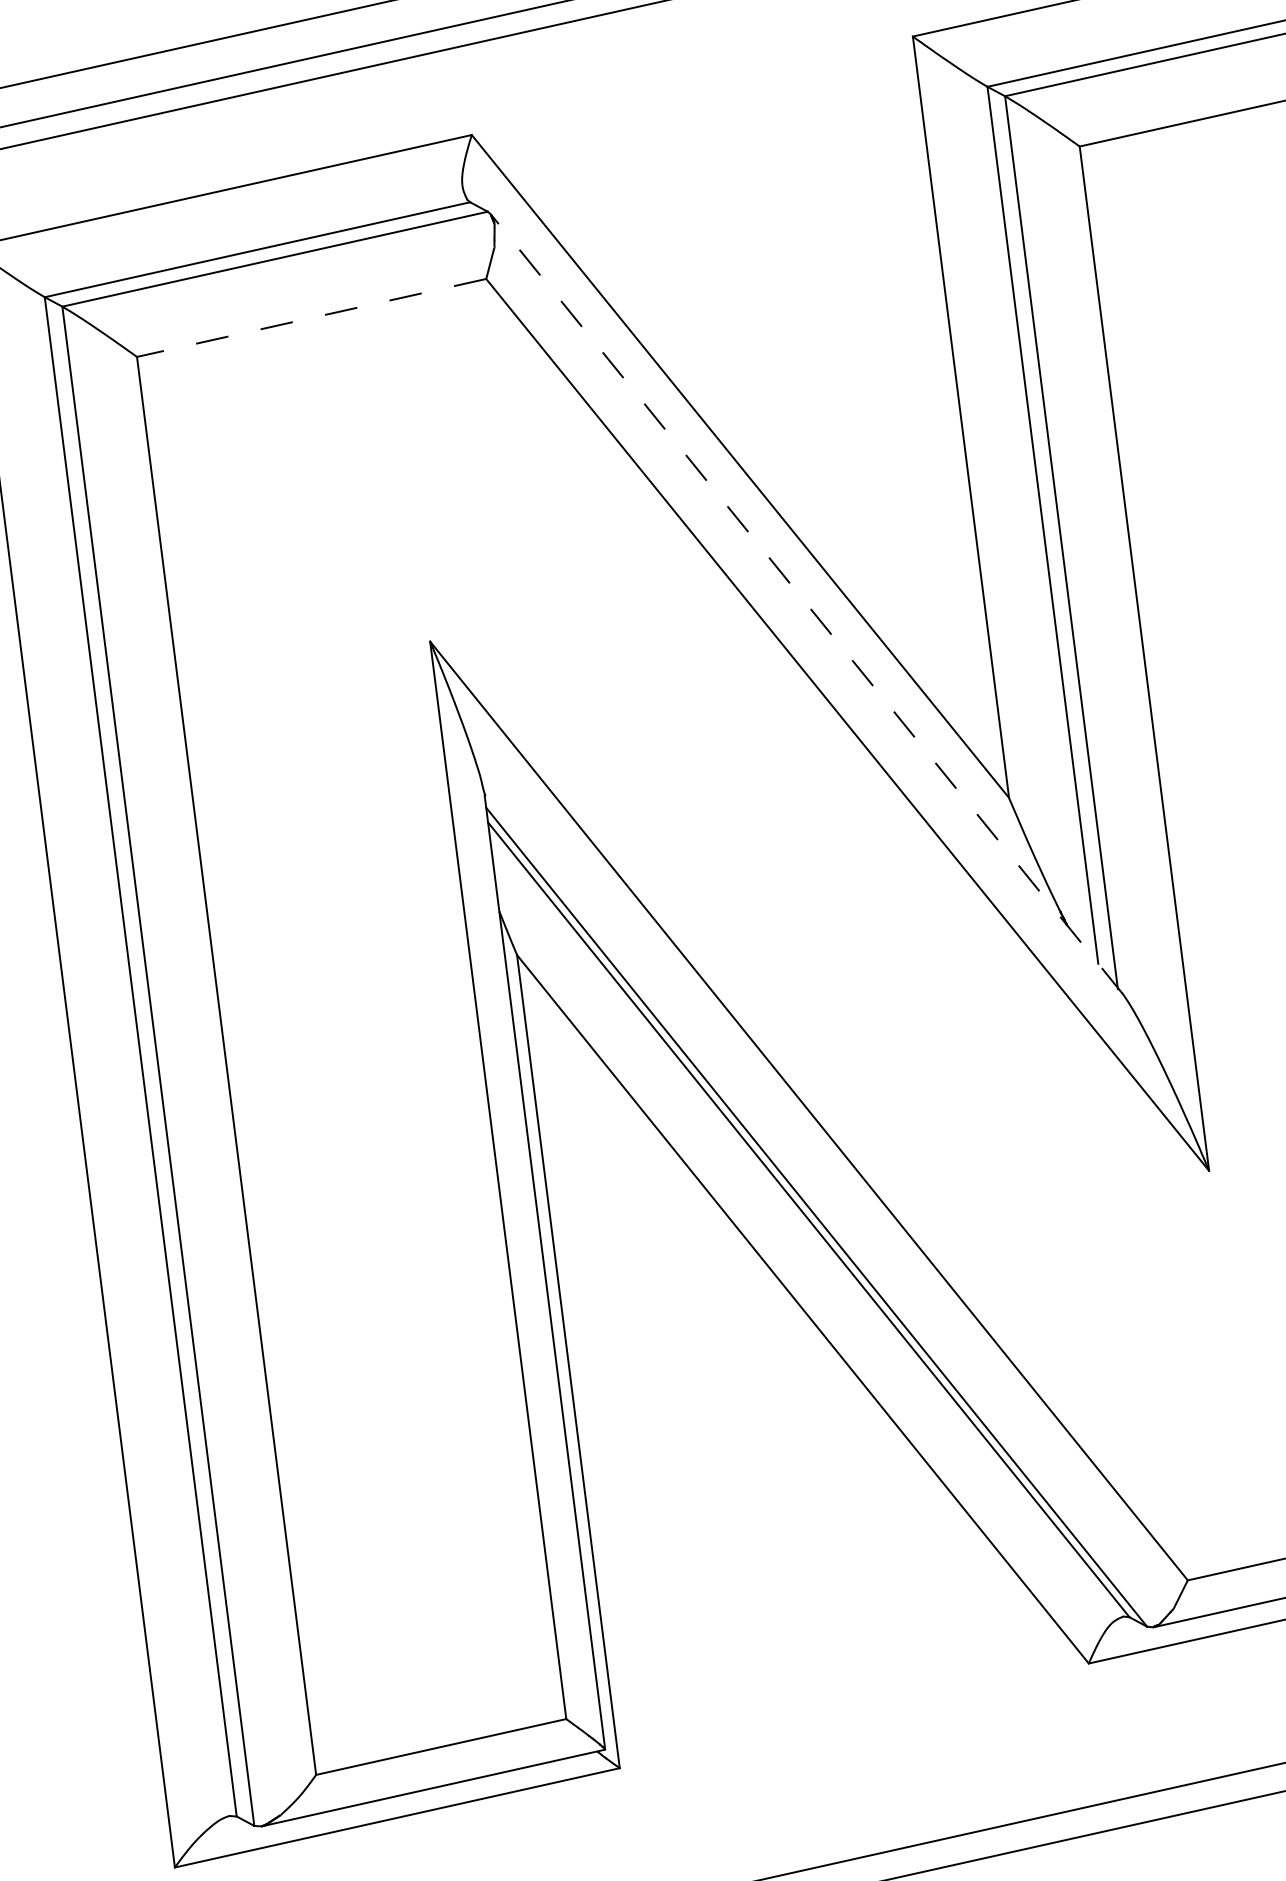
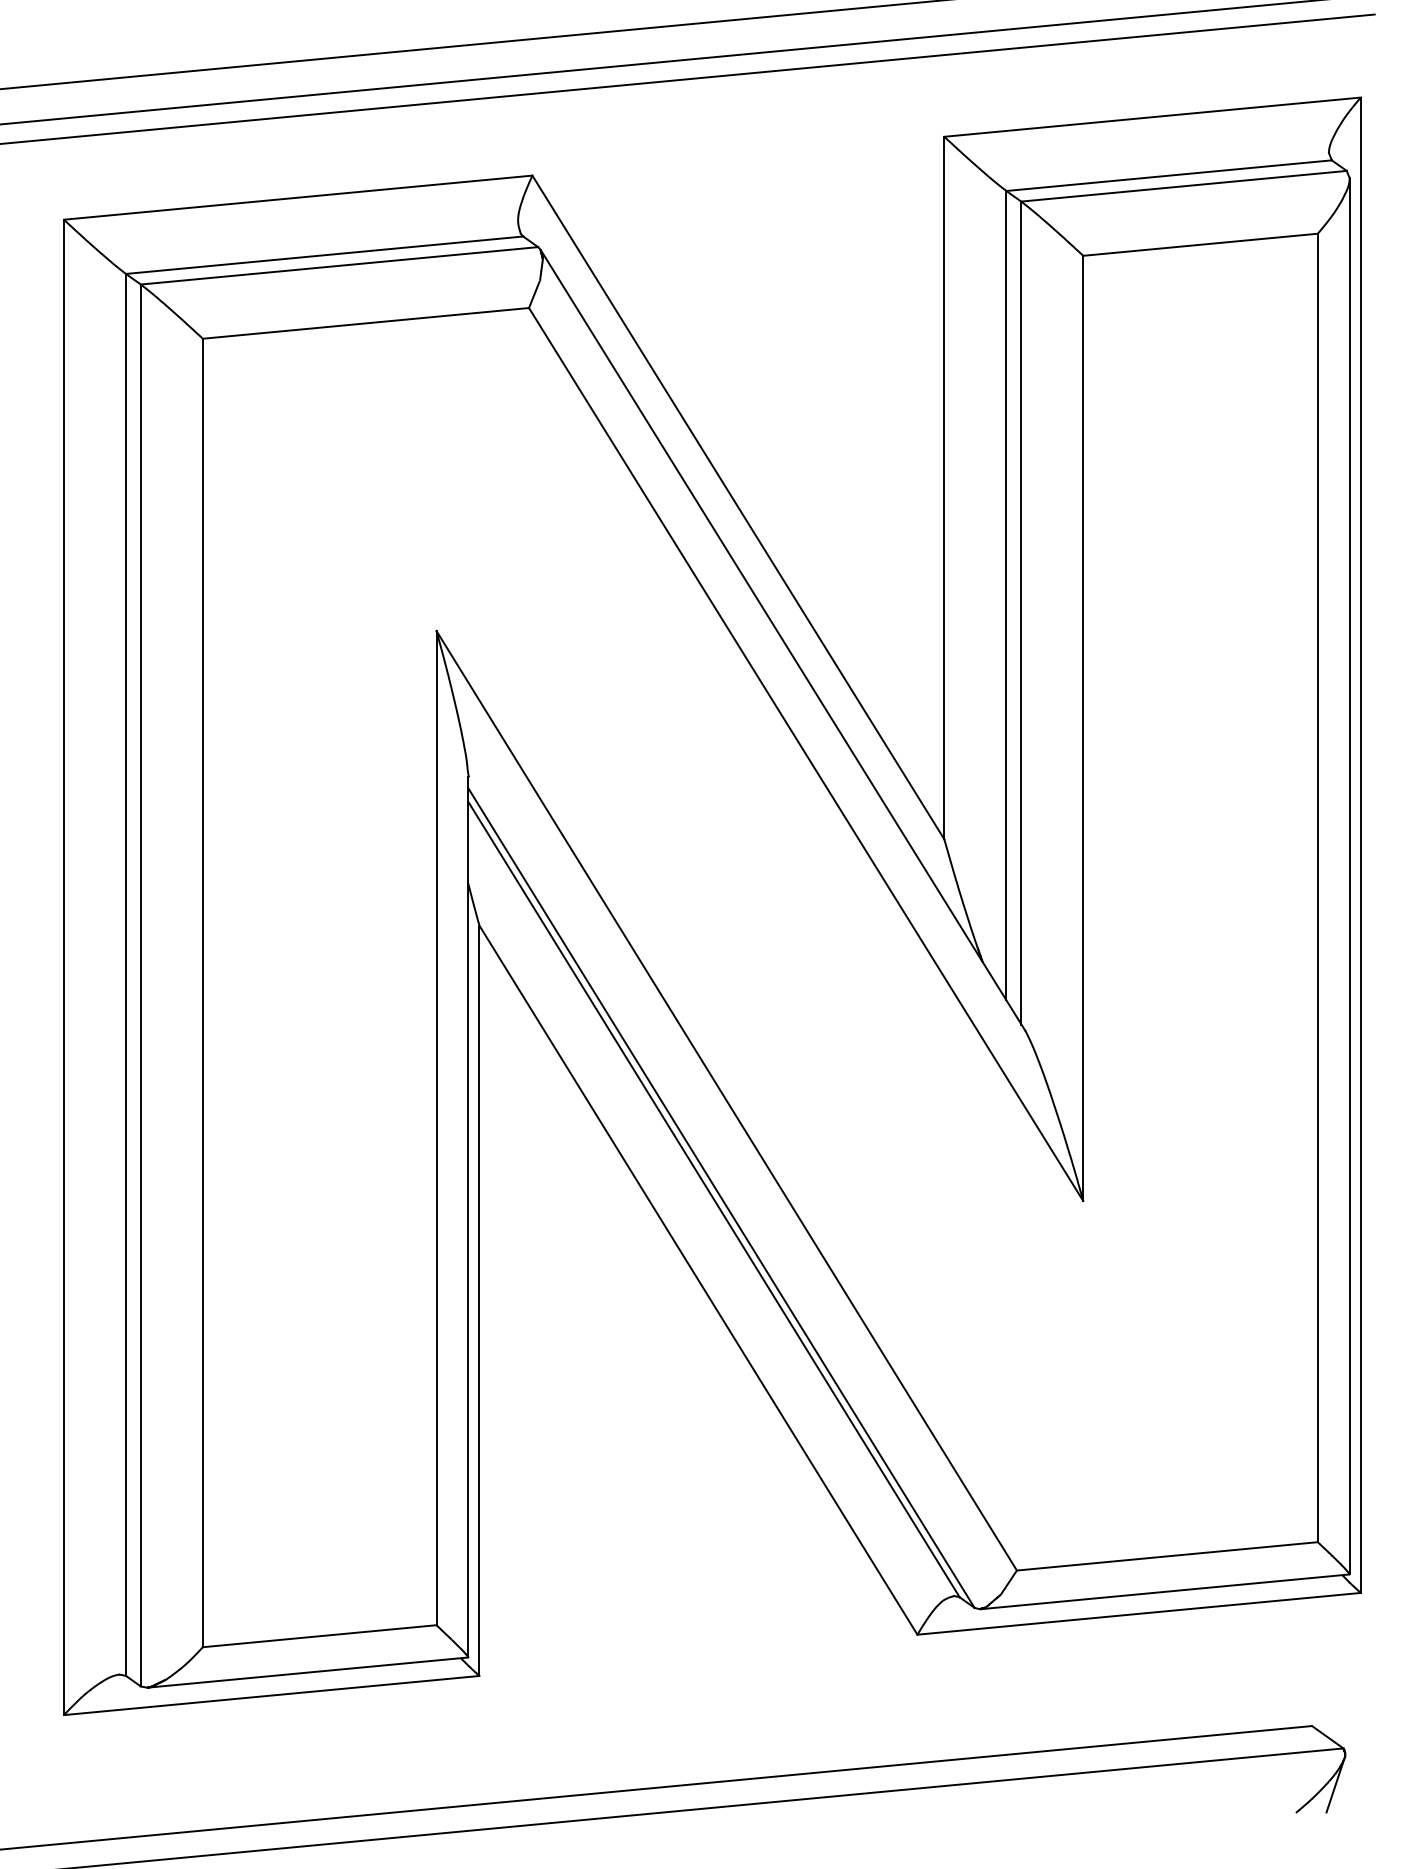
line: (311, 318) -> (365, 323), dashed -> solid
line: (806, 603) -> (782, 639), dashed -> solid

